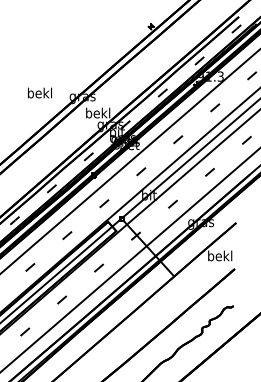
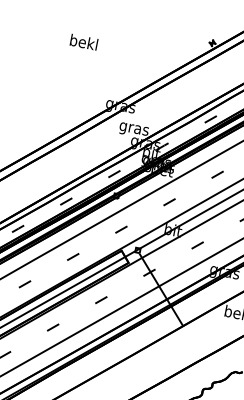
text: (39, 92) -> (83, 41), moved
text: (98, 114) -> (134, 129), bekl -> gras

